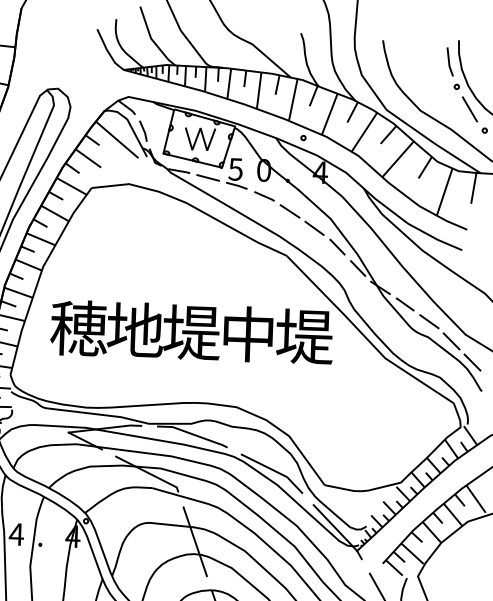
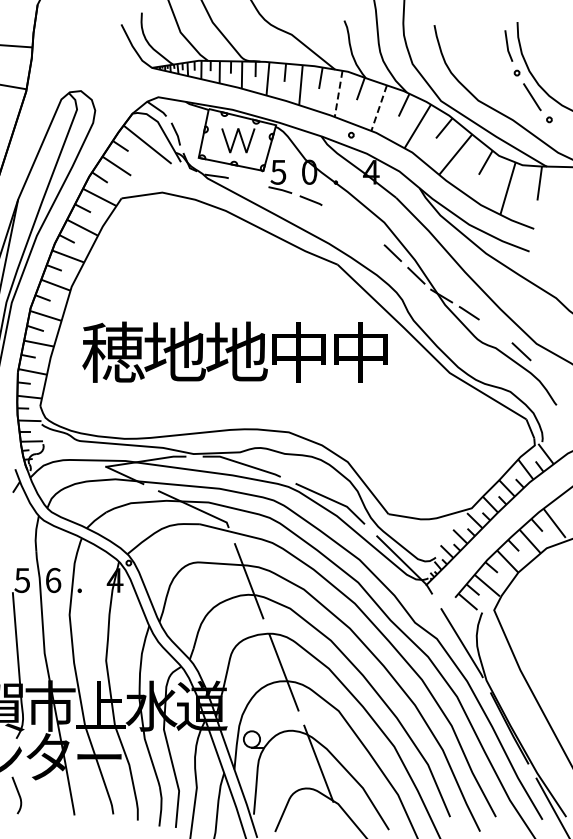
line: (293, 100) -> (338, 94), solid -> dashed
line: (330, 114) -> (379, 108), solid -> dashed
line: (208, 177) -> (248, 182), removed
line: (289, 210) -> (339, 215), removed
line: (314, 228) -> (366, 233), removed
line: (429, 321) -> (496, 330), removed
text: (192, 331) -> (237, 351), 堤 -> 地
text: (304, 336) -> (360, 352), 堤 -> 中
line: (472, 362) -> (545, 373), removed
text: (15, 534) -> (52, 580), 4 -> 6

